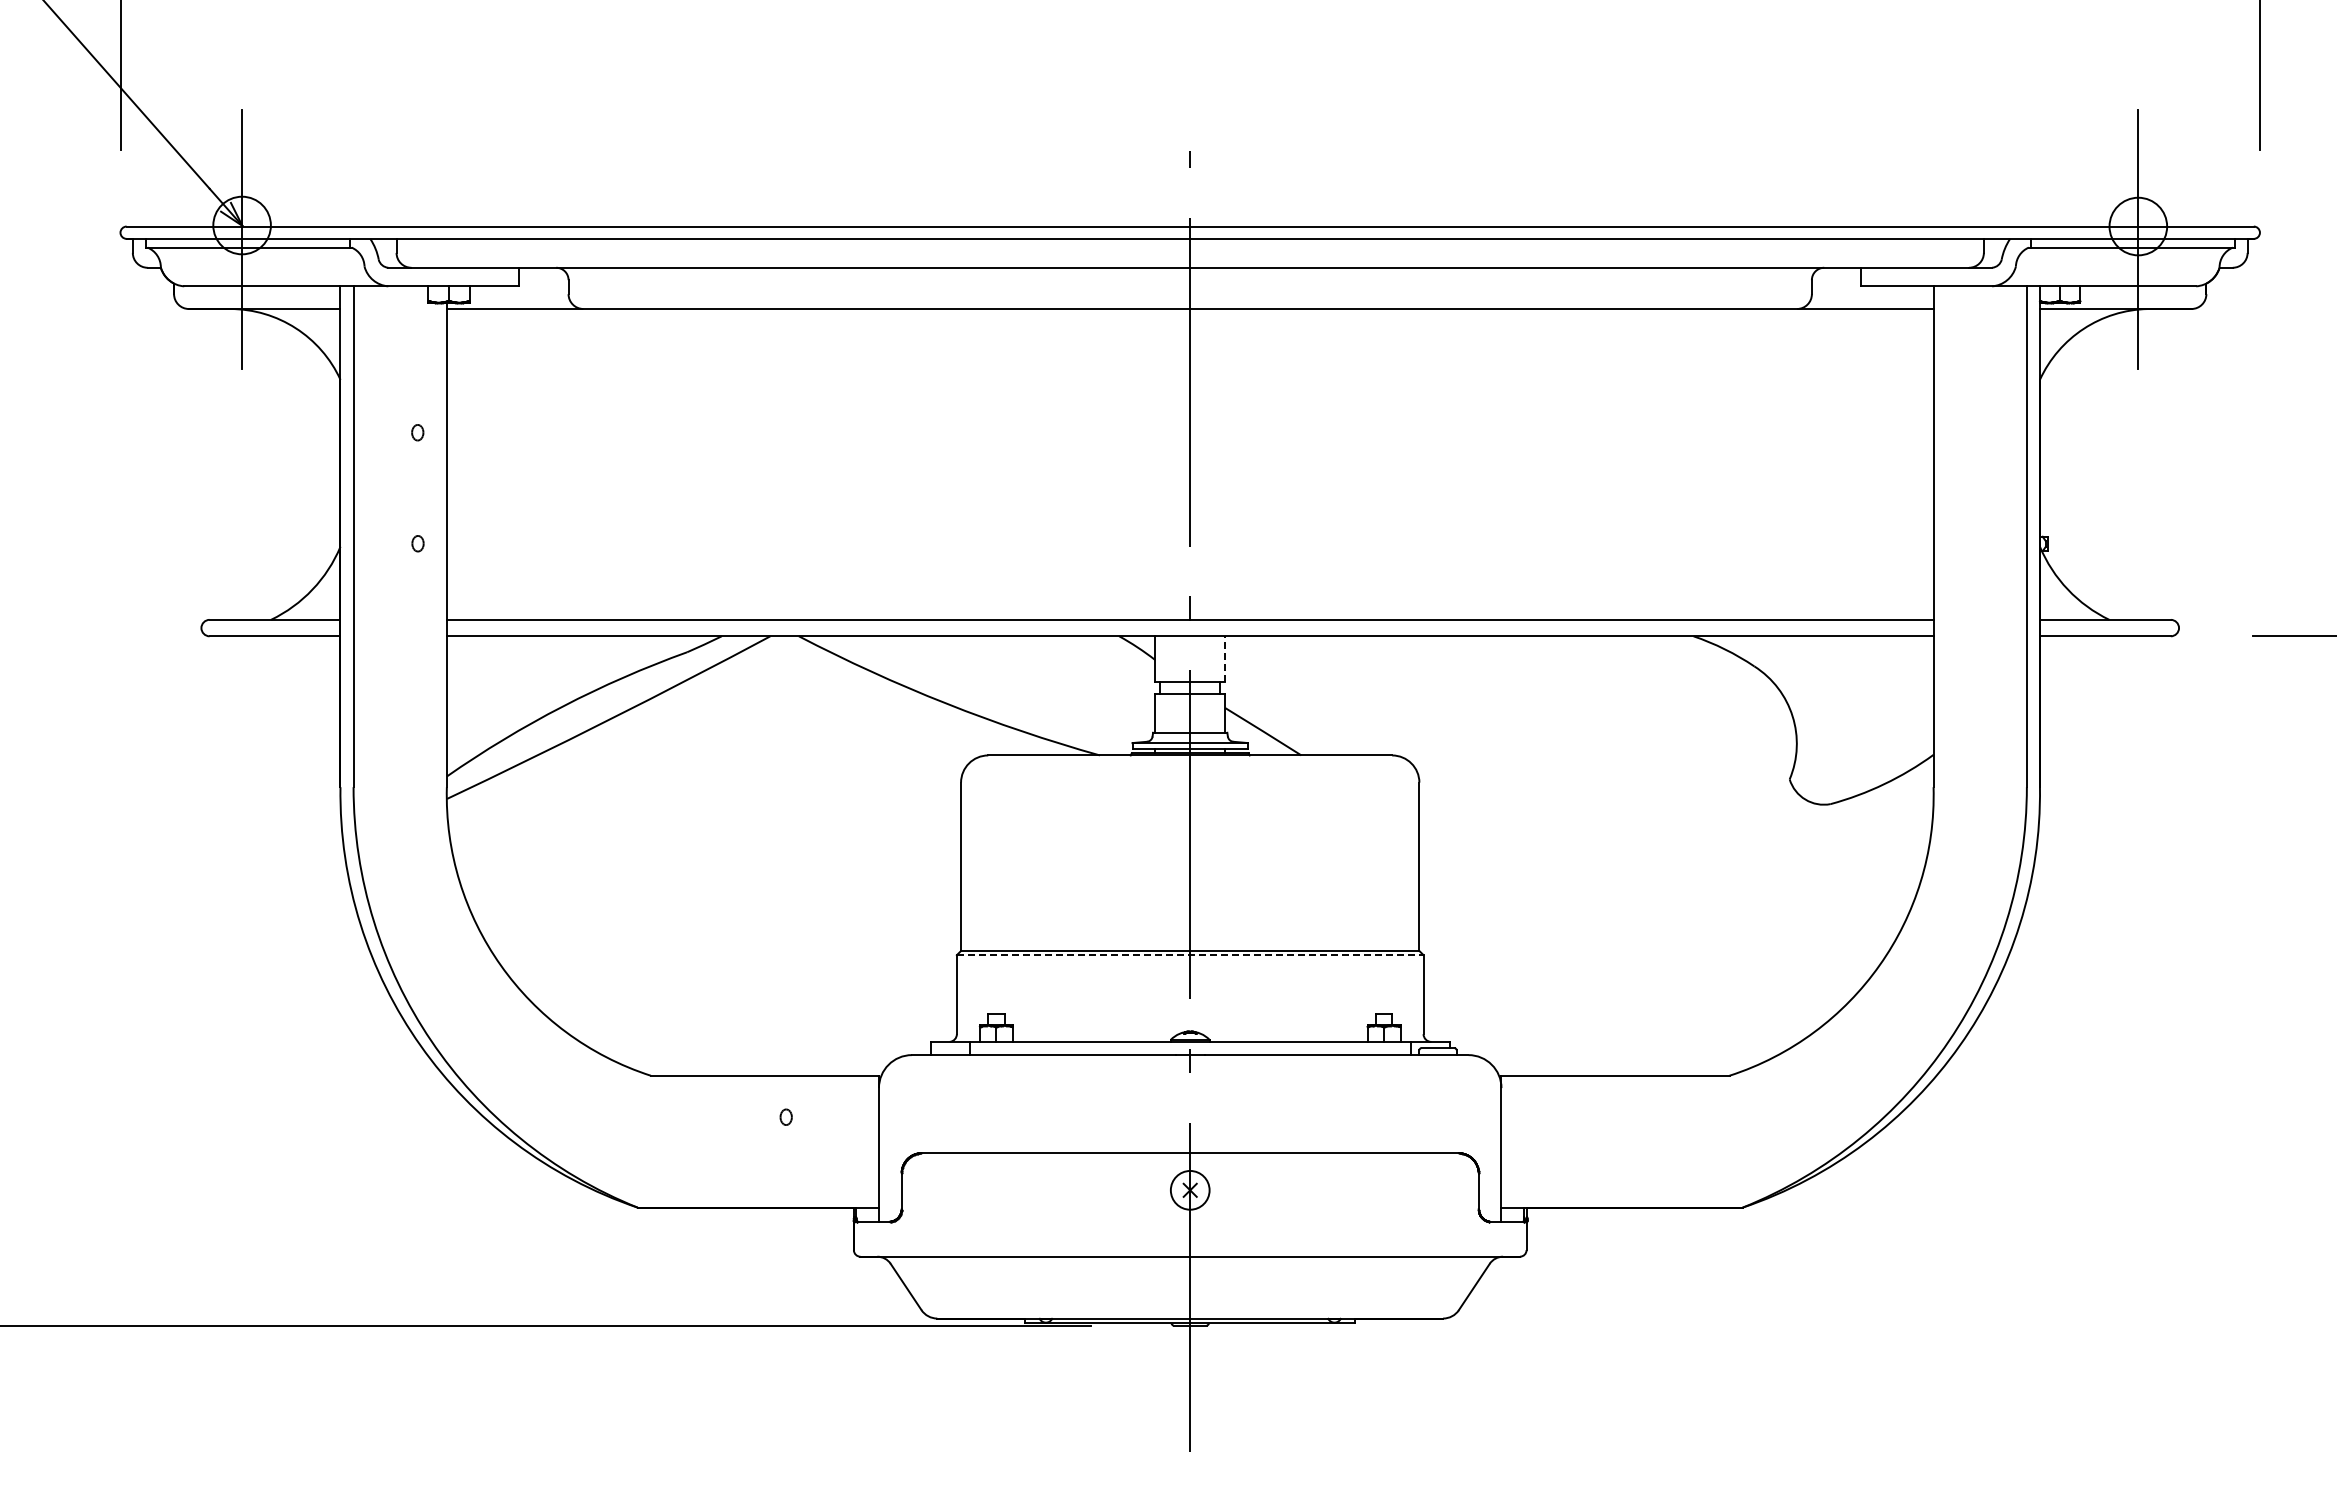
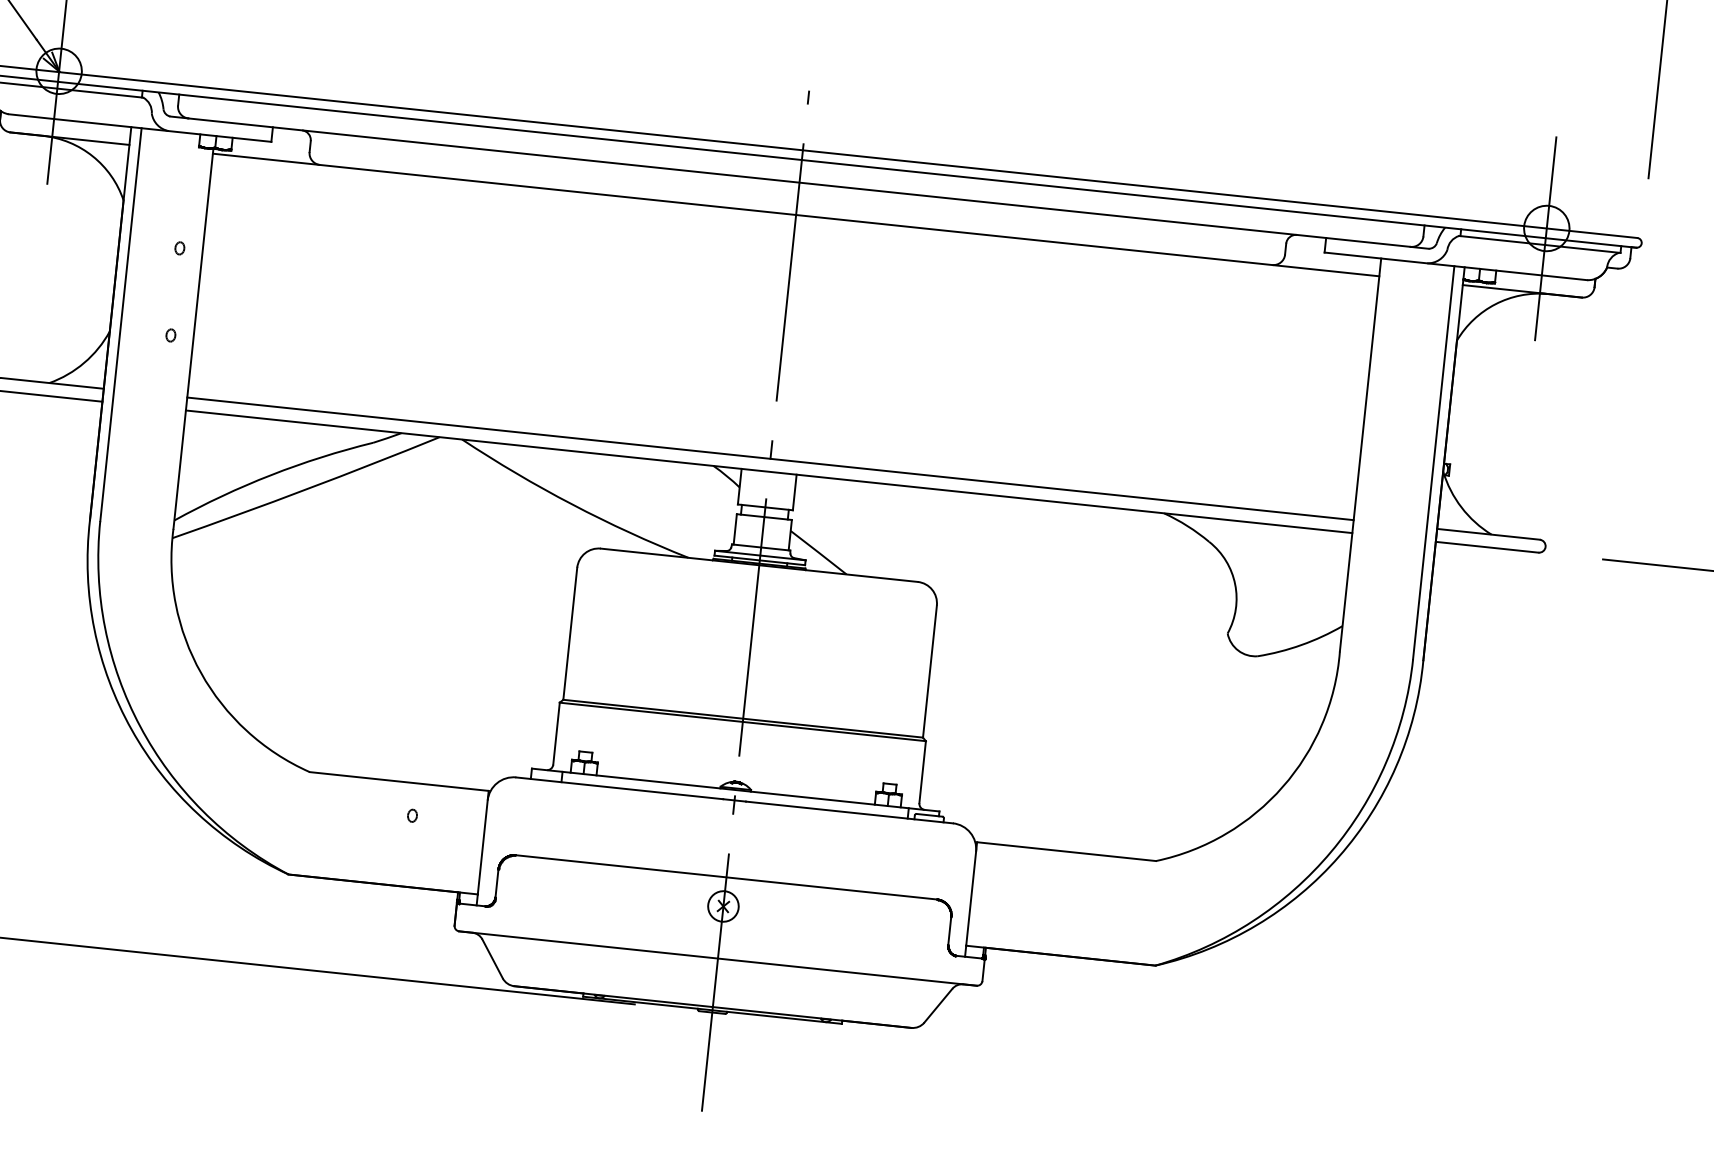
line: (1225, 658) -> (794, 492), dashed -> solid
line: (1190, 955) -> (743, 722), dashed -> solid

